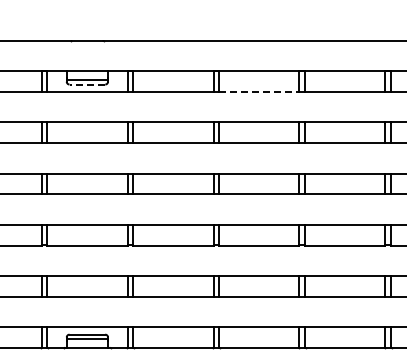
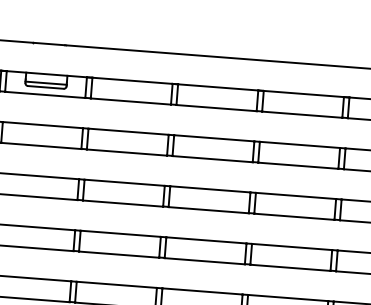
line: (87, 84) -> (45, 87), dashed -> solid
line: (259, 92) -> (216, 108), dashed -> solid

